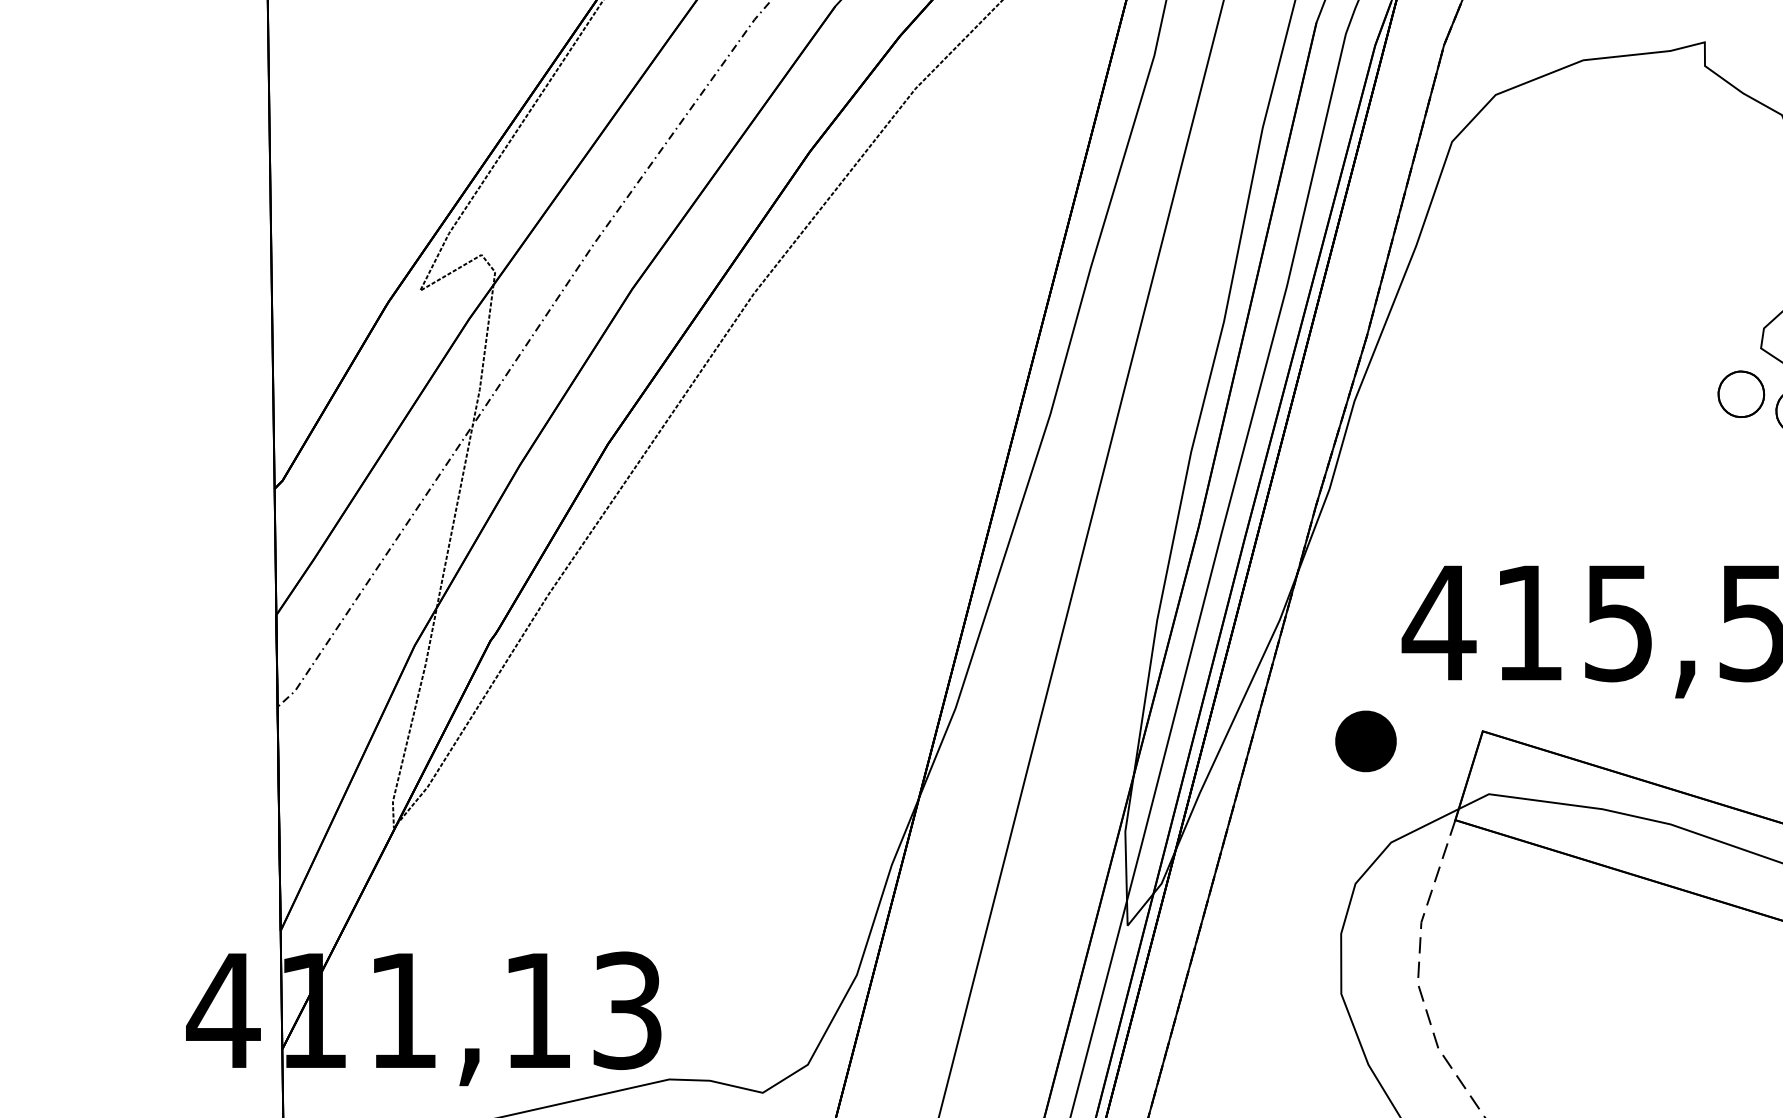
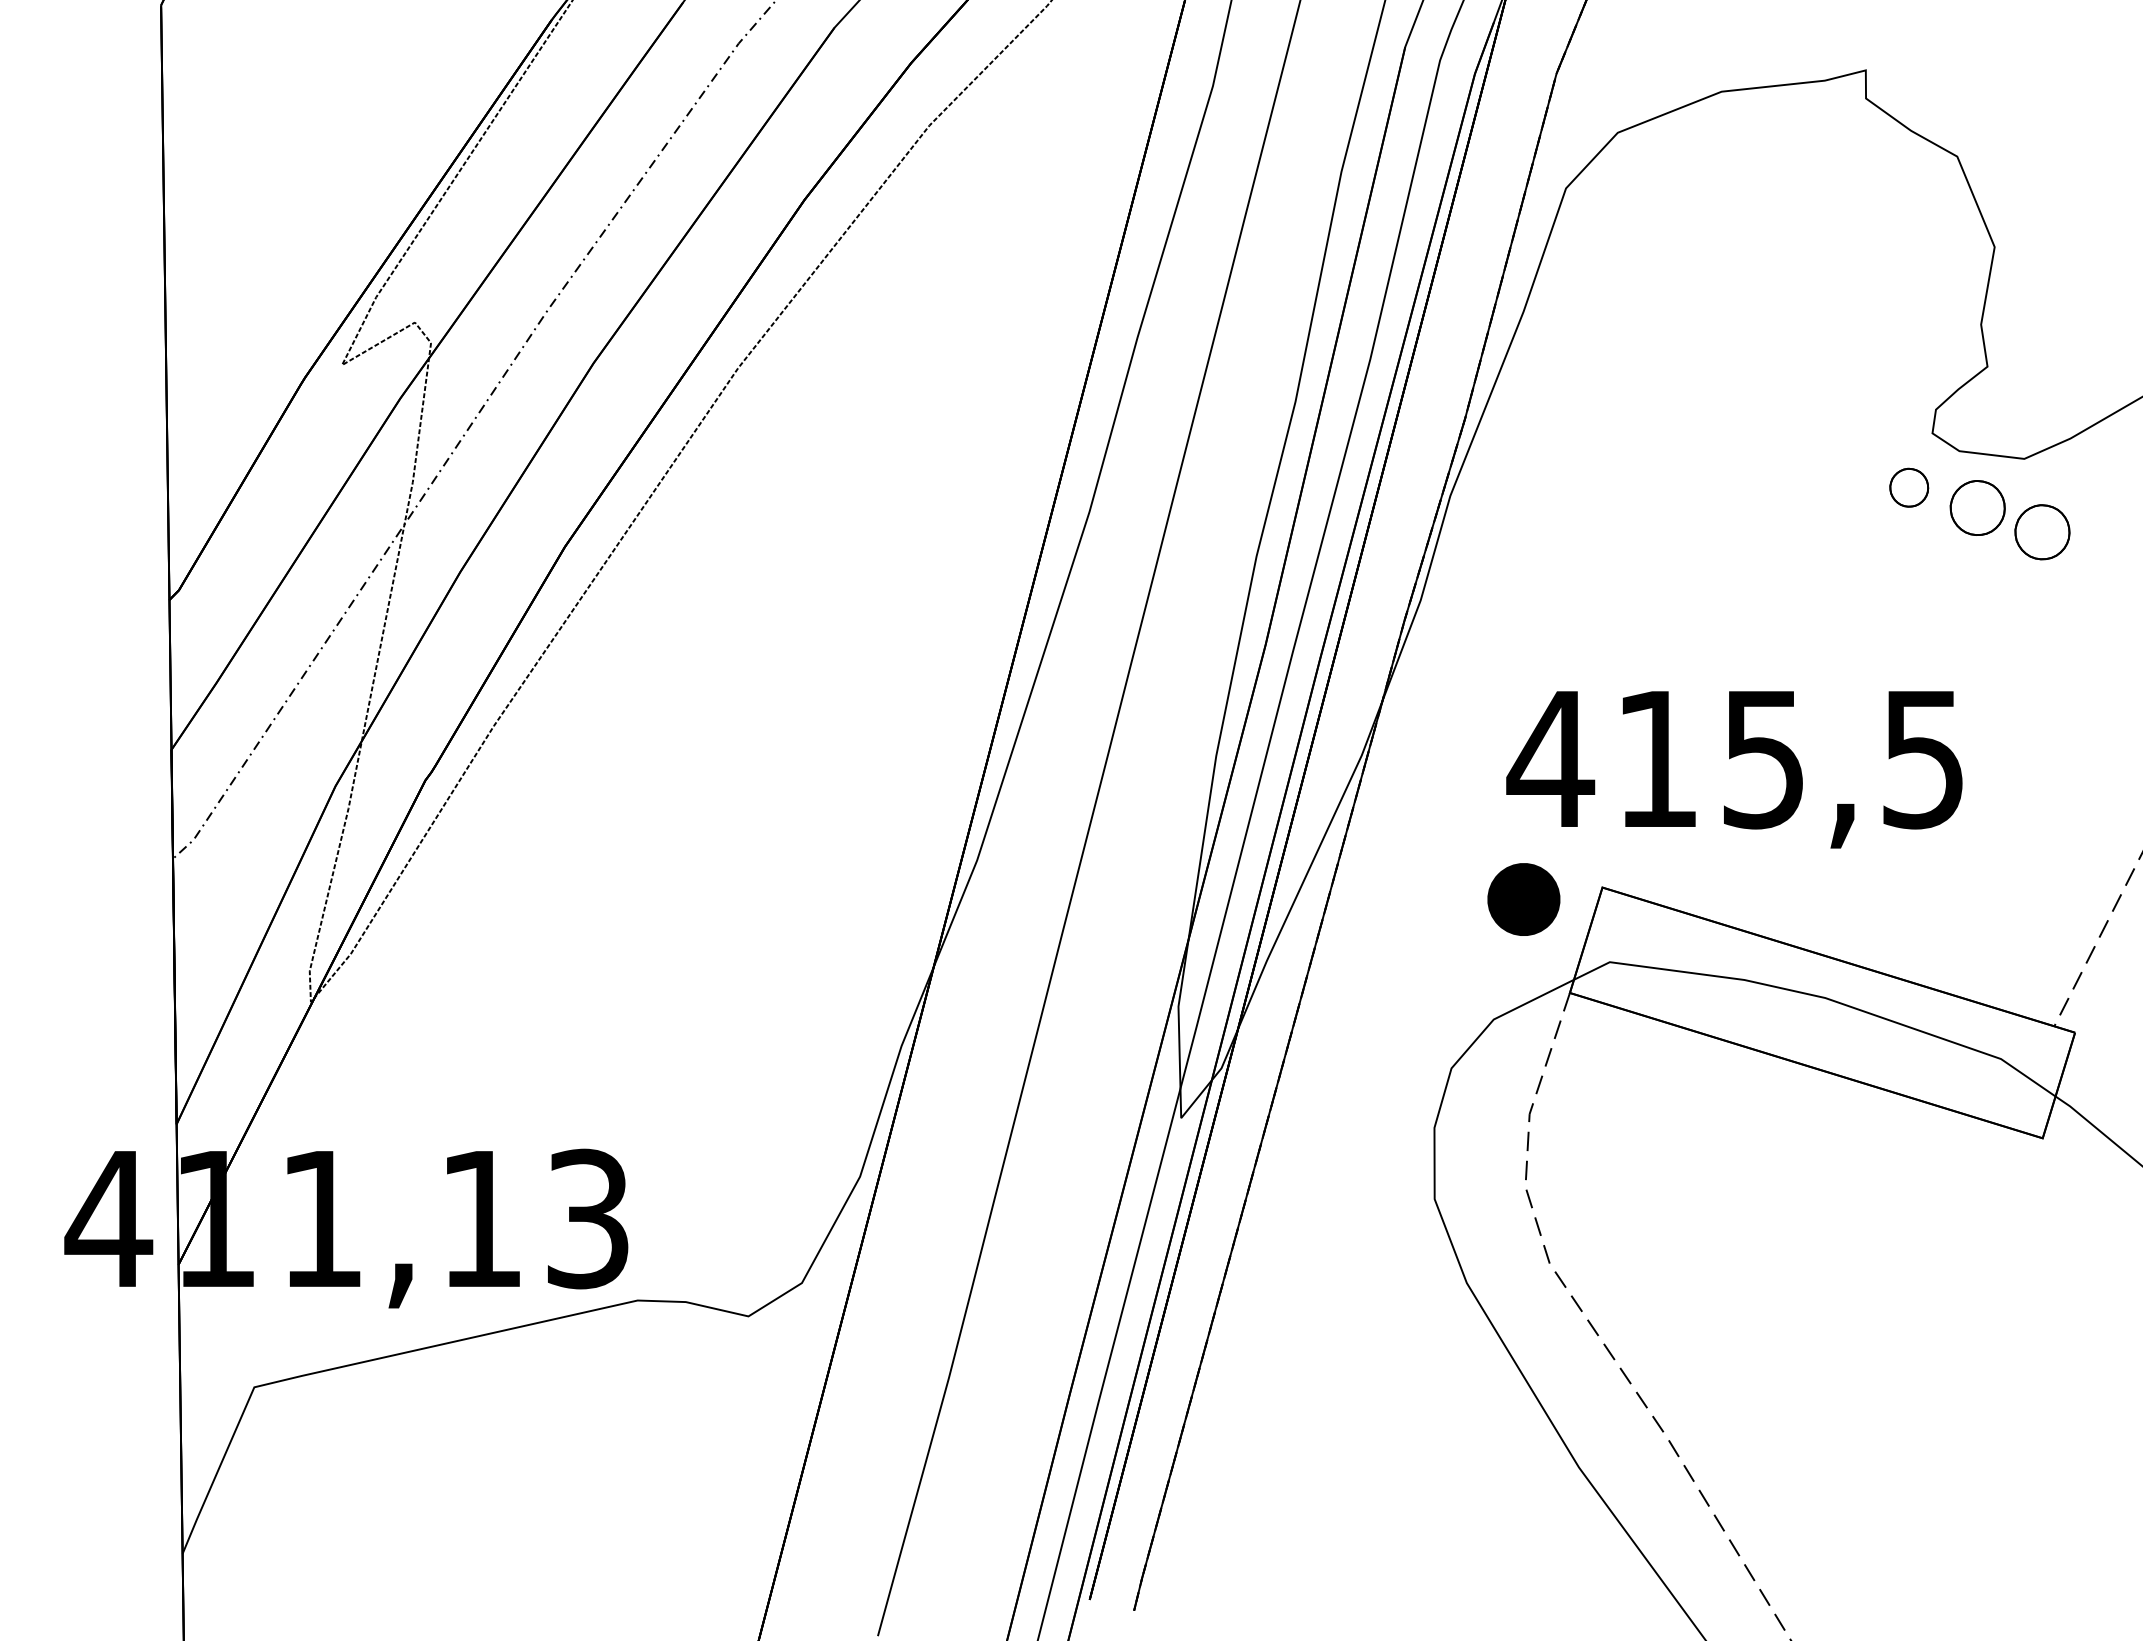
part: (1741, 393) -> (1909, 487), size x0.7
part: (1365, 741) -> (1523, 899), moved

